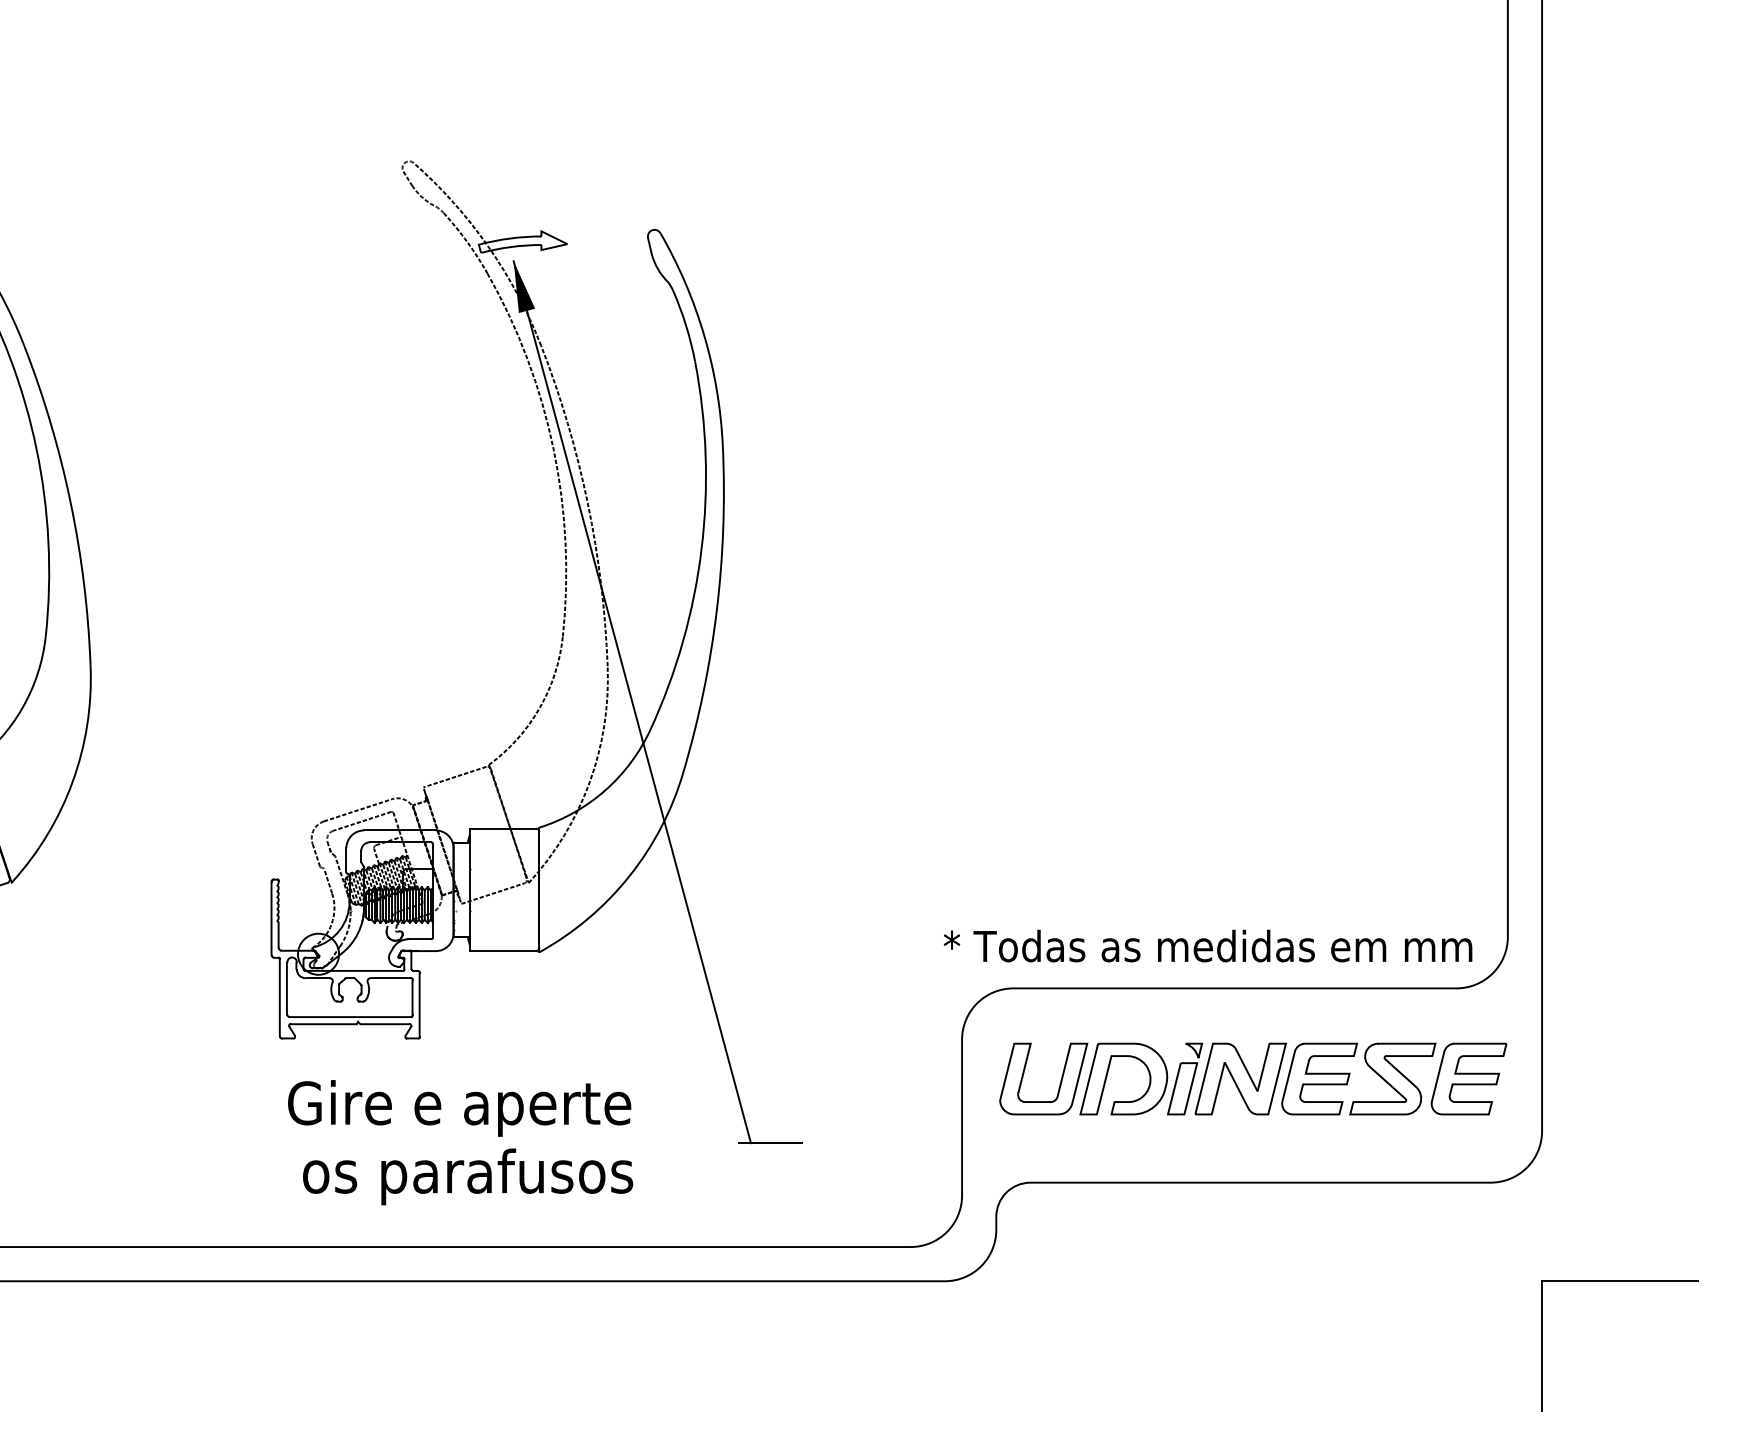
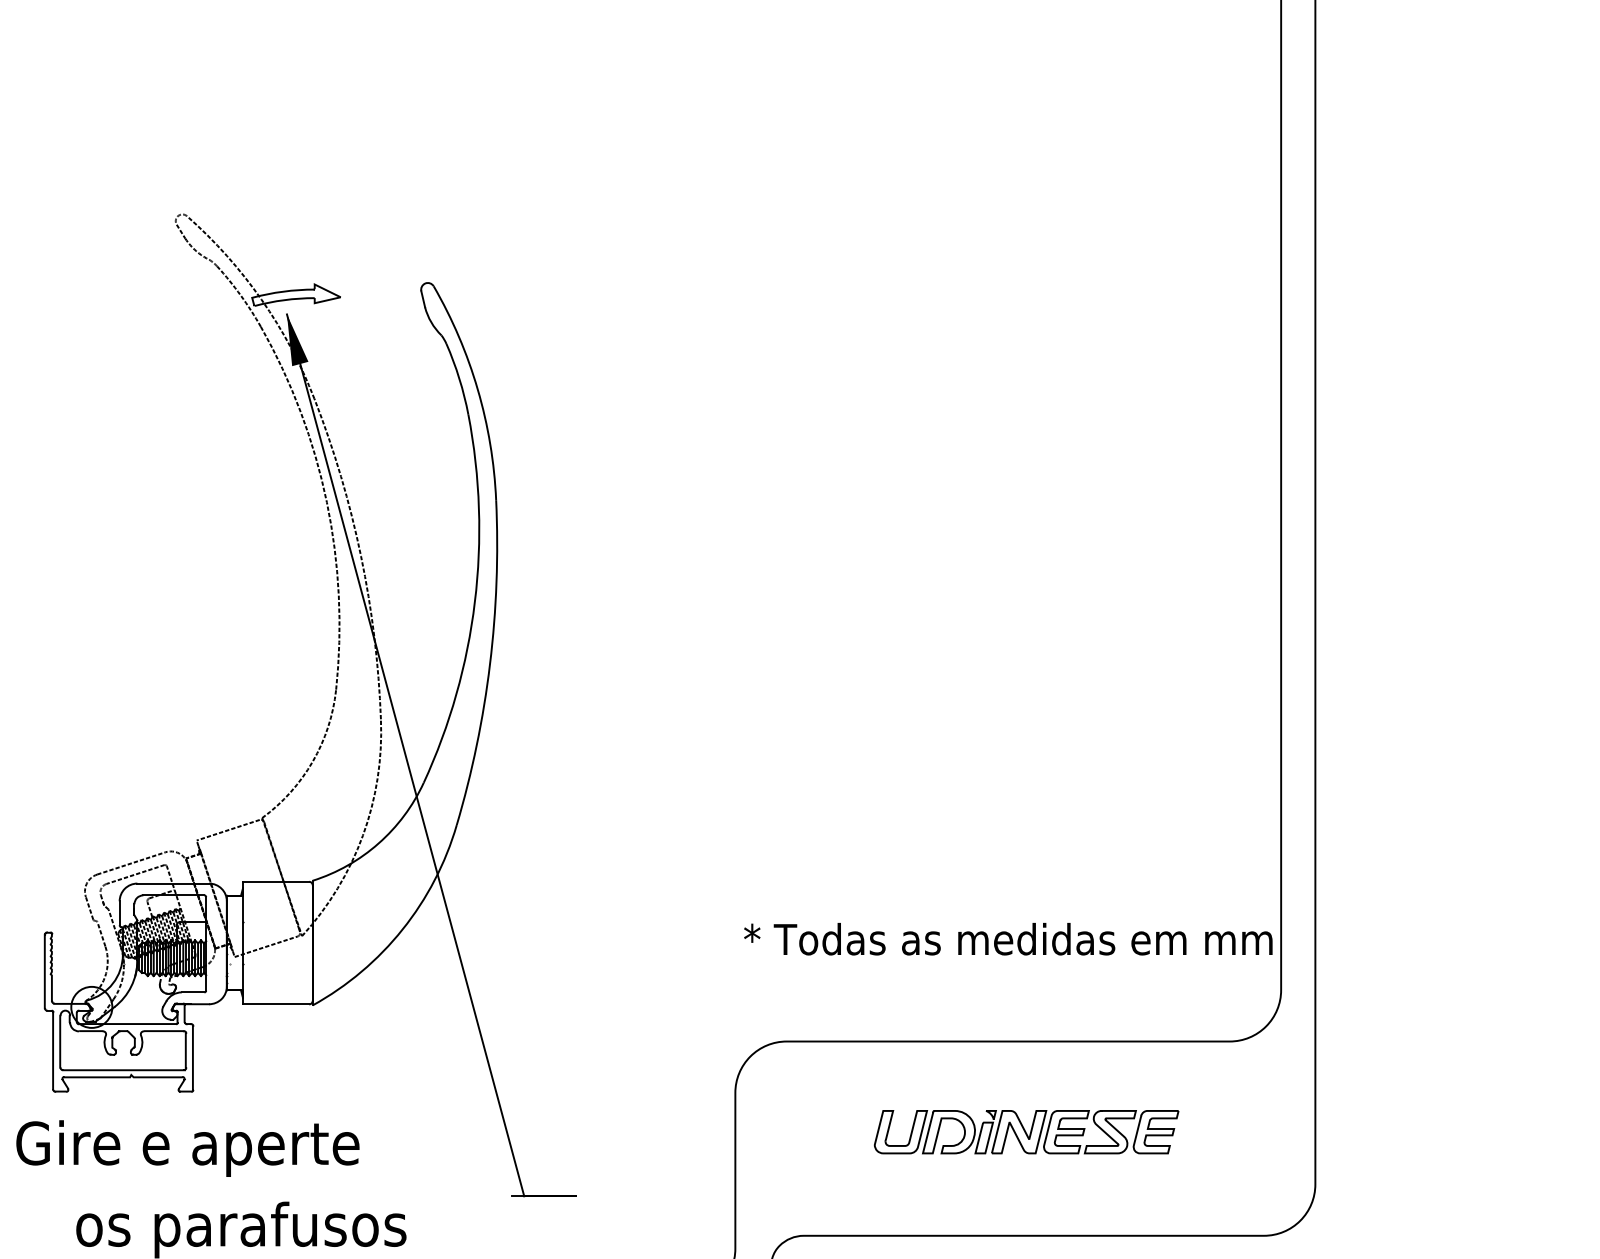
text: (1207, 945) -> (1007, 938), moved
part: (1253, 1078) -> (1026, 1131), size x0.6
text: (459, 1108) -> (187, 1148), moved

